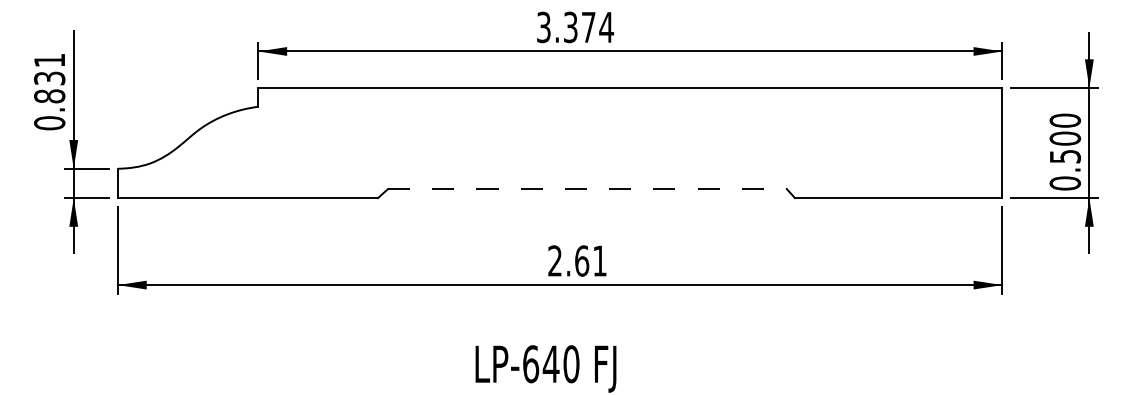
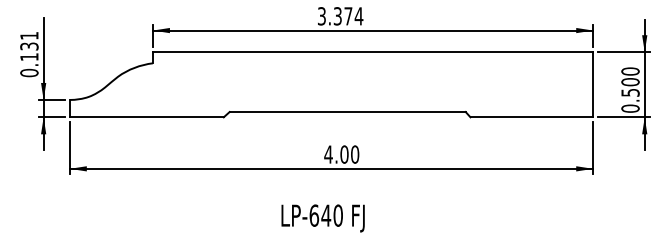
text: (49, 96) -> (29, 57), 0.831 -> 0.131
line: (588, 189) -> (348, 112), dashed -> solid
text: (576, 260) -> (341, 154), 2.61 -> 4.00

